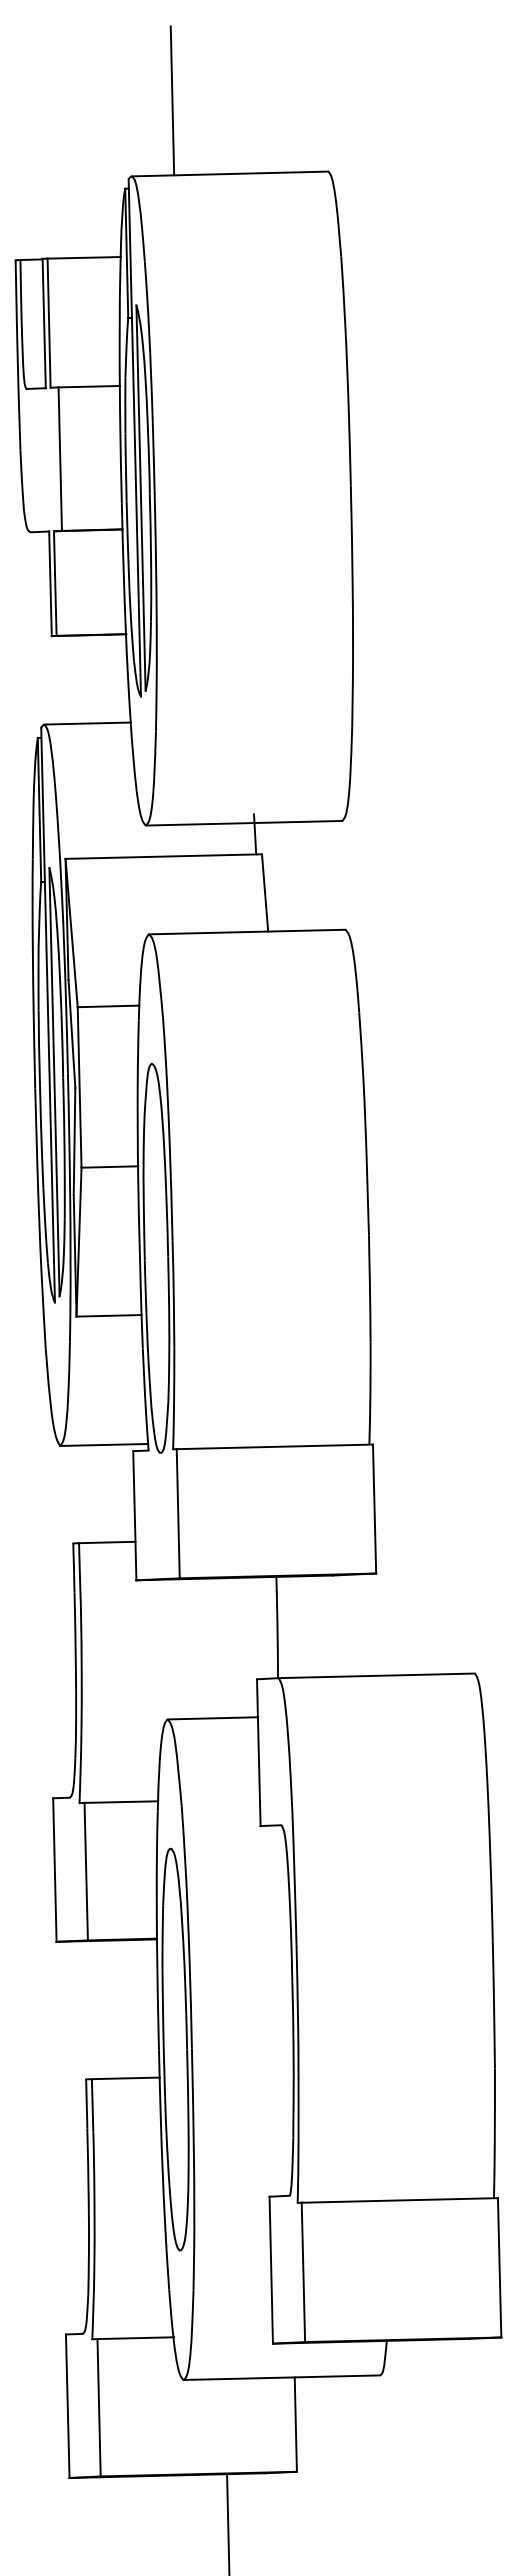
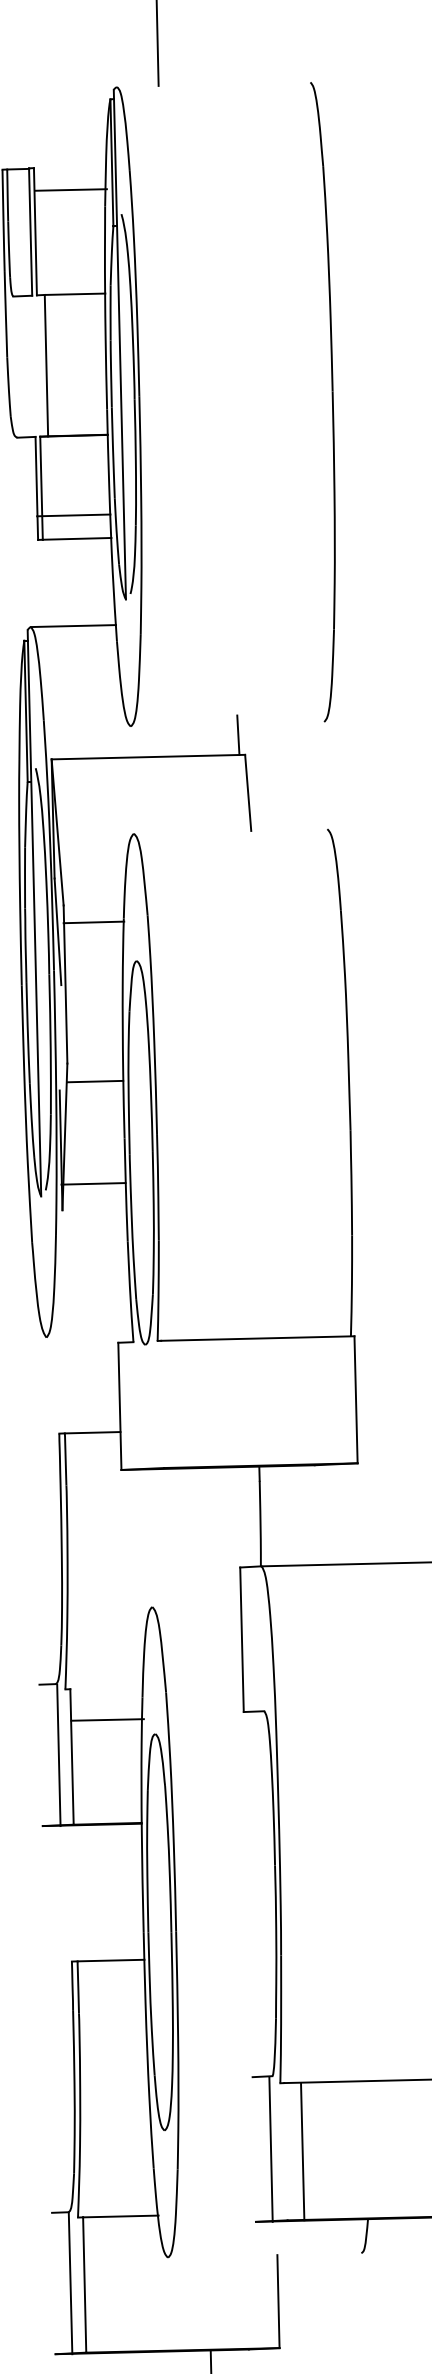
line: (229, 173) -> (213, 84), removed
line: (83, 257) -> (70, 189), moved
line: (140, 498) -> (125, 404), removed
line: (88, 635) -> (73, 515), moved
line: (244, 822) -> (227, 723), removed
line: (247, 931) -> (230, 830), removed
line: (108, 1006) -> (93, 922), moved
line: (54, 1081) -> (40, 978), removed
line: (74, 1141) -> (60, 1037), removed
line: (109, 1166) -> (94, 1081), moved
line: (108, 1315) -> (92, 1183), moved
line: (104, 1444) -> (90, 1336), removed
line: (177, 1513) -> (161, 1404), removed
line: (212, 1718) -> (196, 1606), removed
line: (121, 1801) -> (107, 1719), moved
line: (54, 1869) -> (58, 1754), moved
line: (270, 2269) -> (270, 2148), moved
line: (303, 2272) -> (302, 2151), moved
line: (281, 2377) -> (264, 2255), removed
line: (67, 2406) -> (70, 2283), moved

